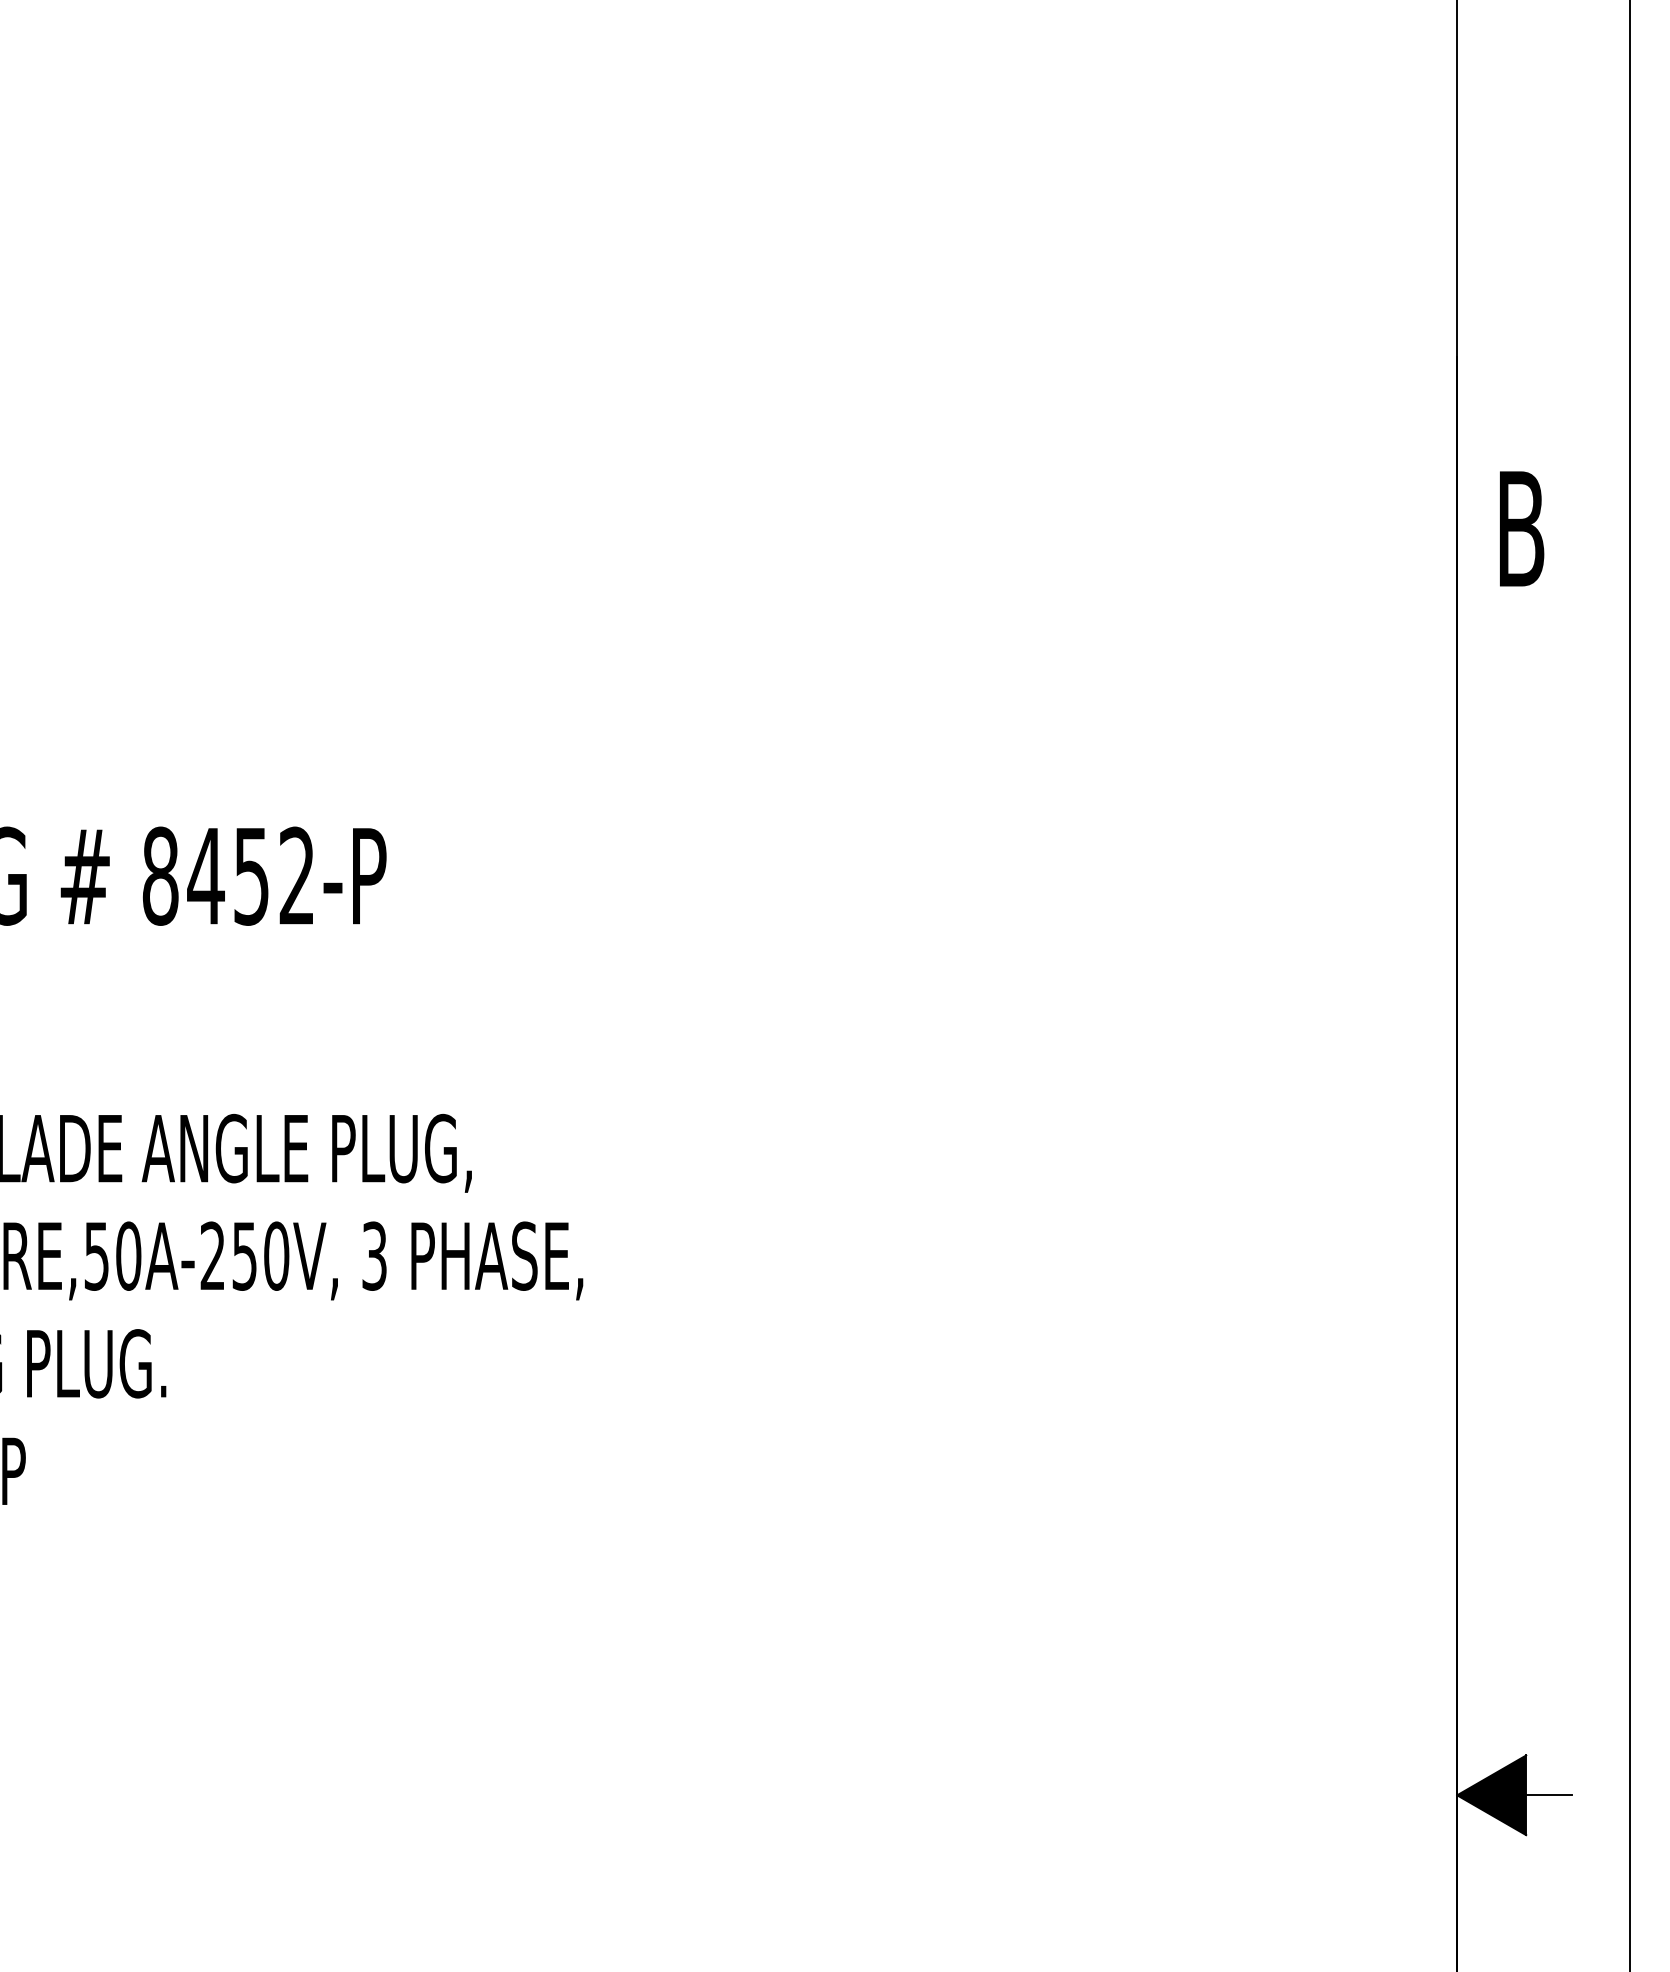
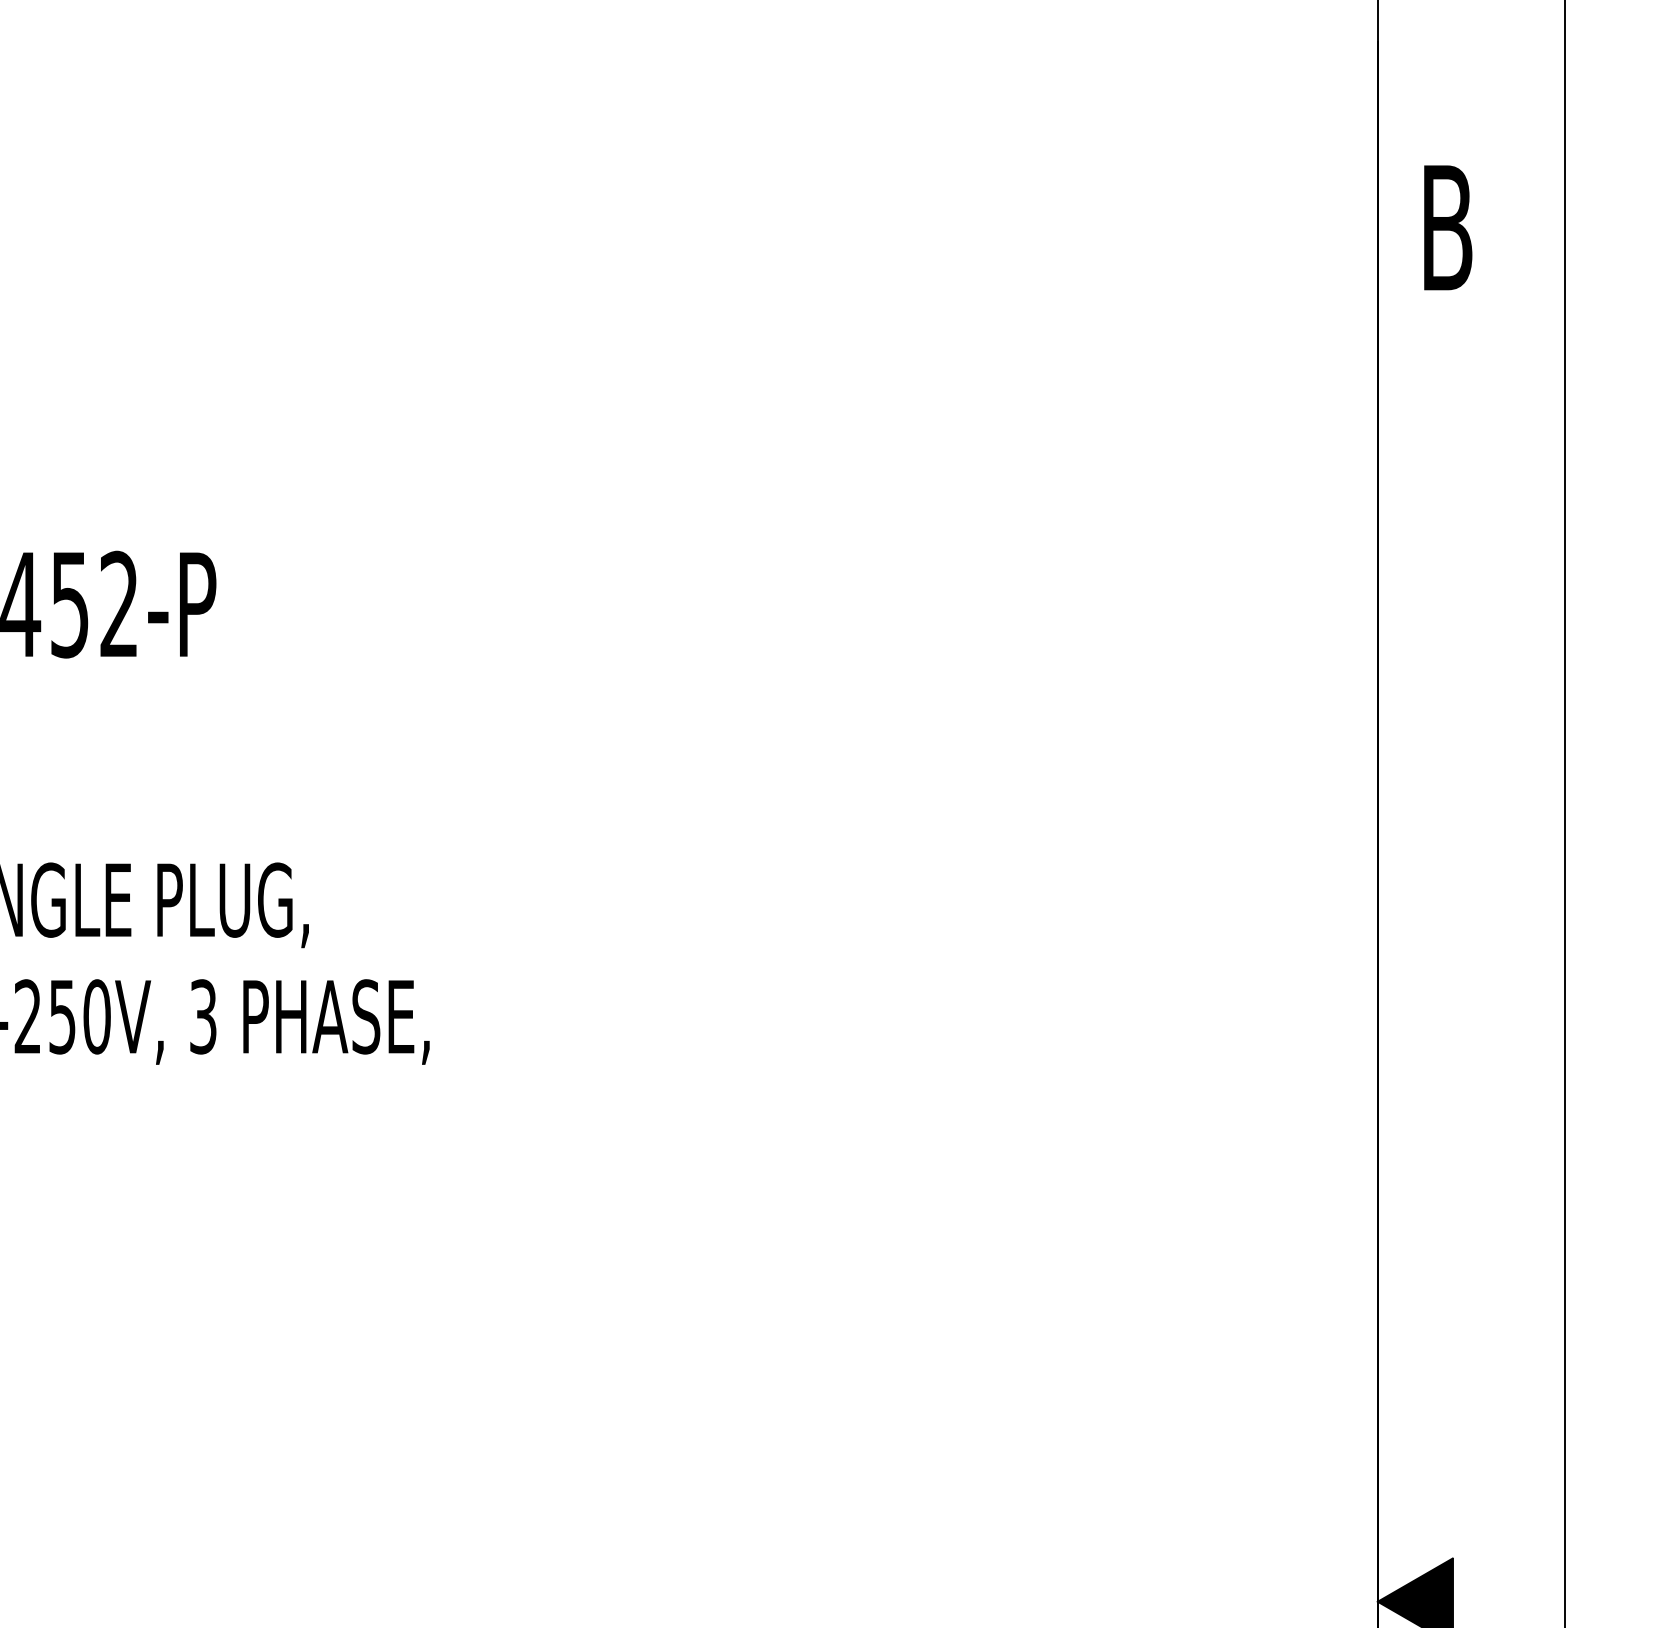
line: (1549, 1795) -> (1478, 1601), removed

